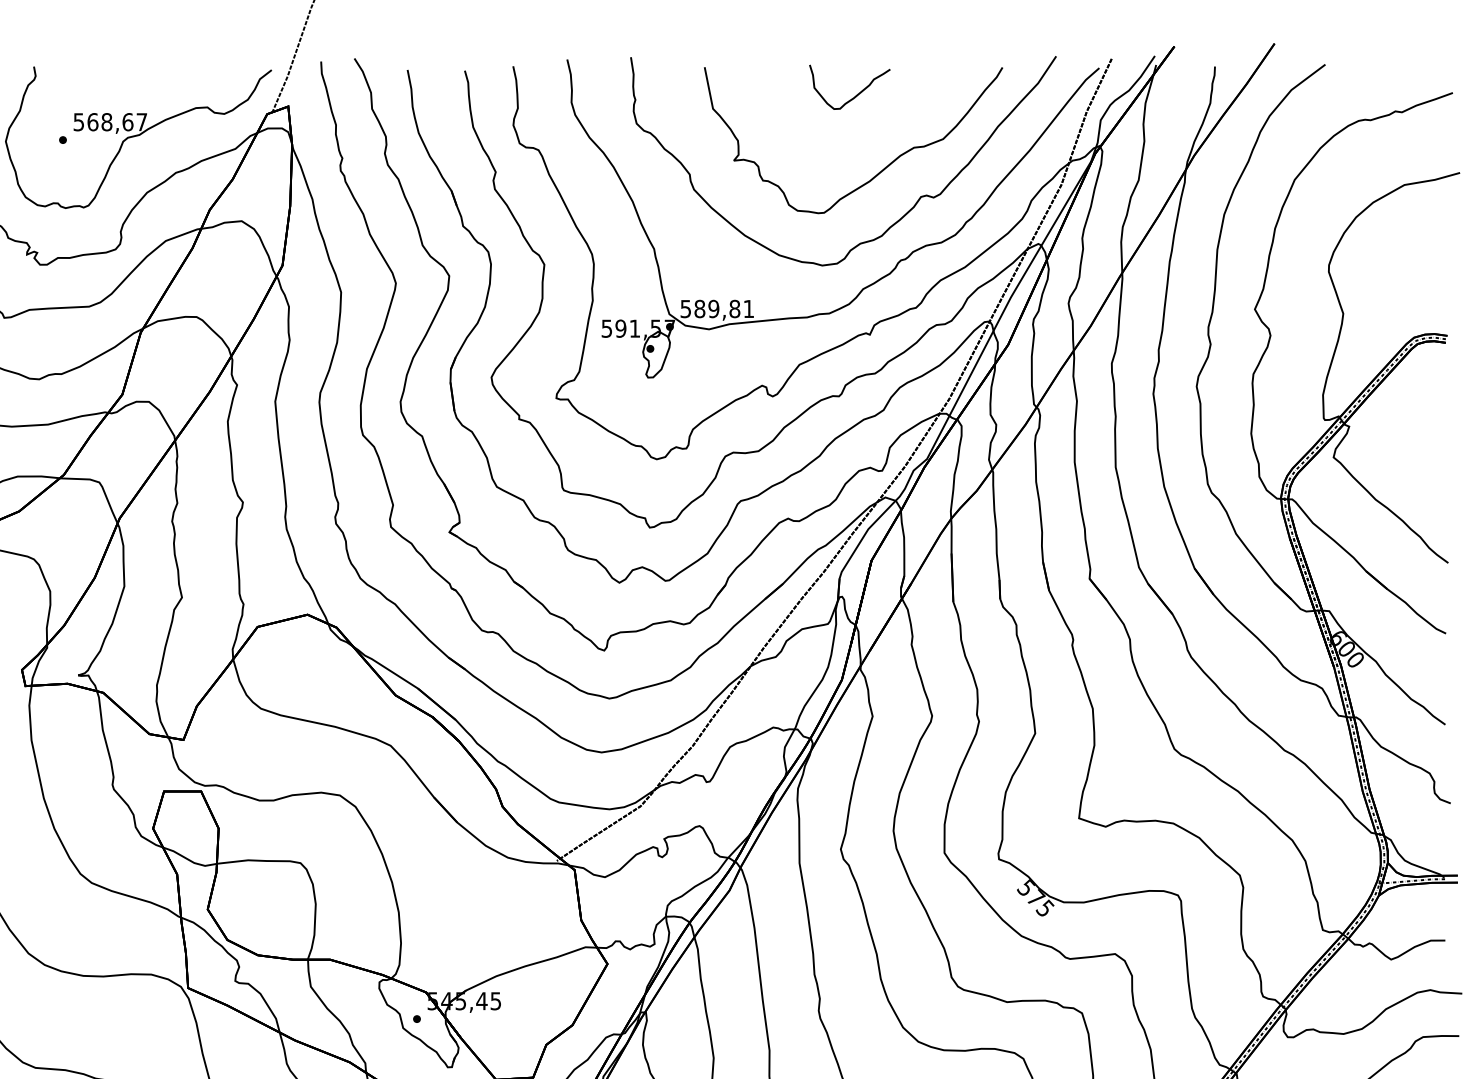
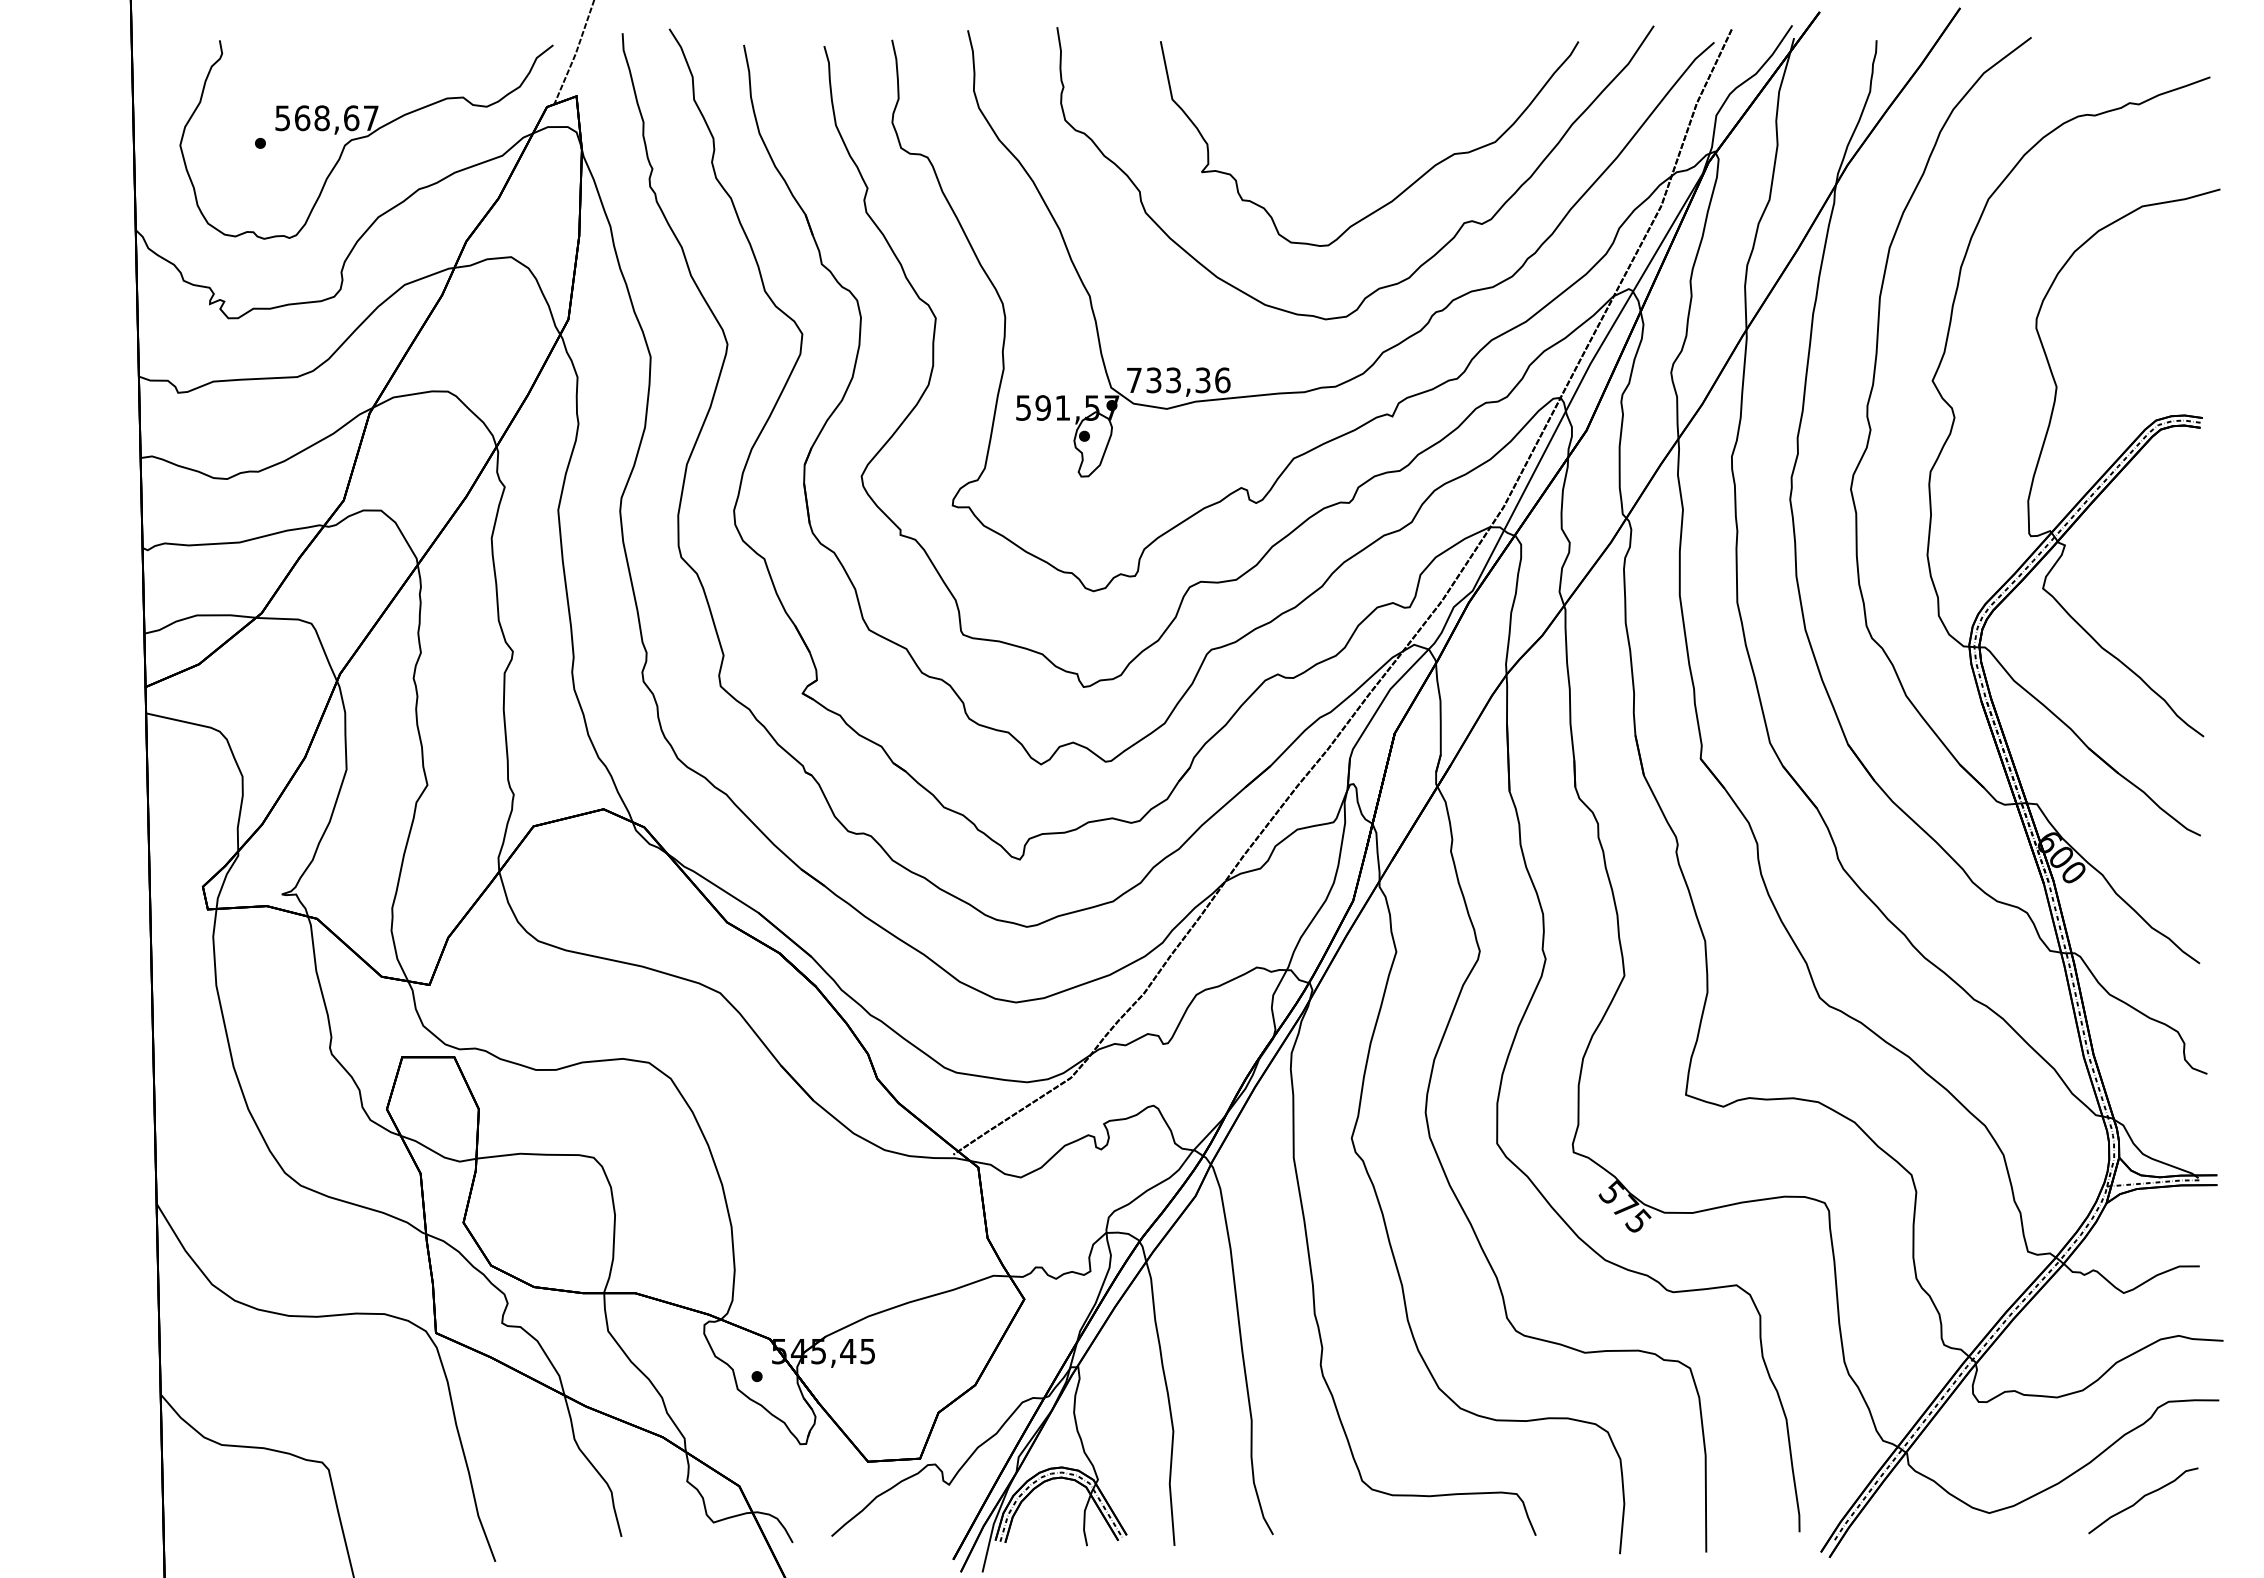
curve: (857, 93) -> (1375, 78), removed
text: (717, 309) -> (1178, 380), 589,81 -> 733,36

